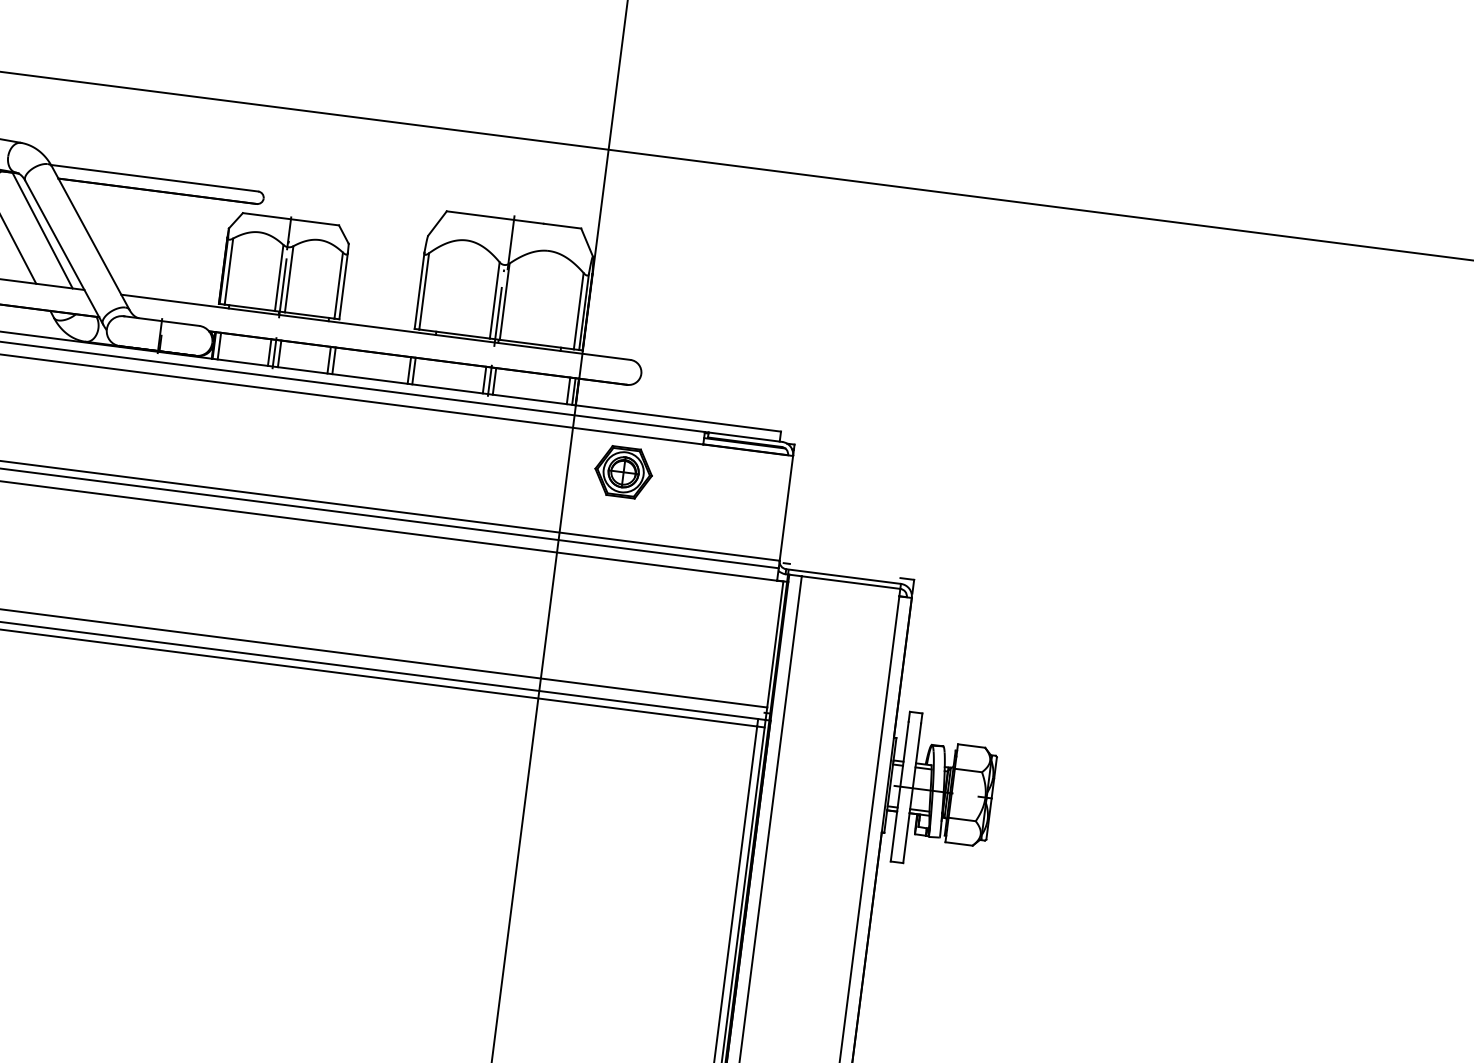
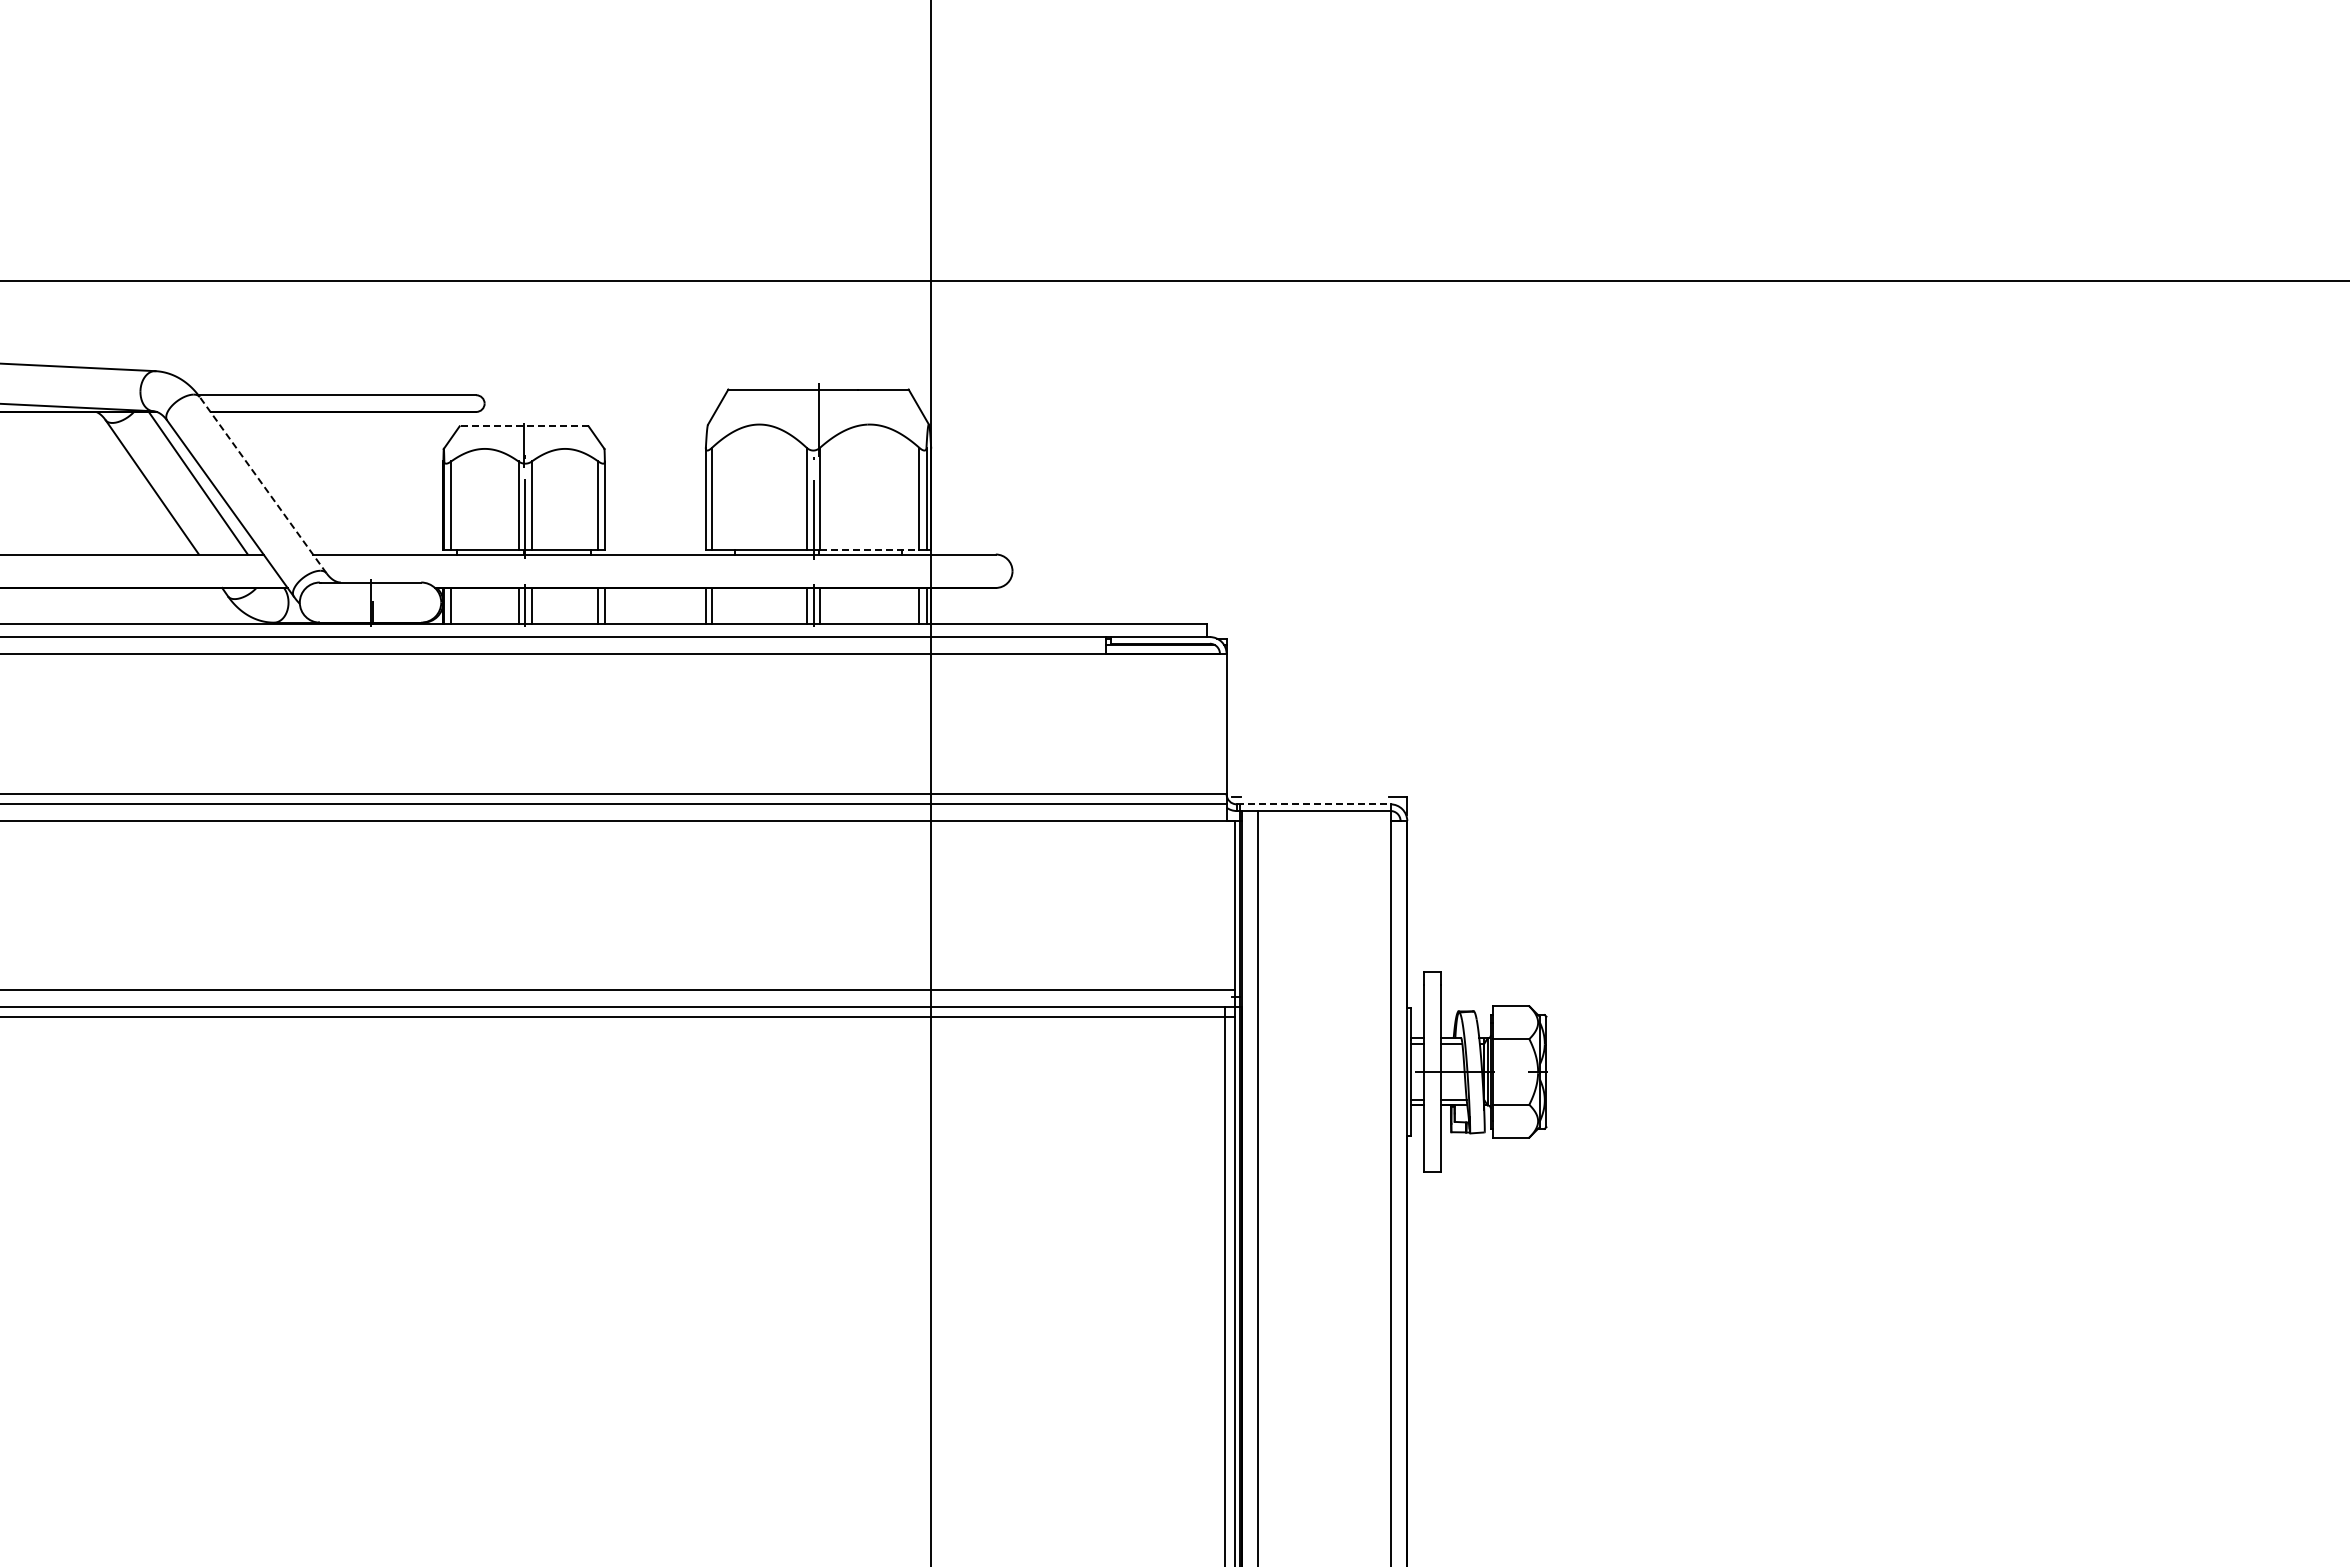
line: (290, 219) -> (523, 426), solid -> dashed
line: (90, 237) -> (262, 484), solid -> dashed
line: (536, 344) -> (869, 550), solid -> dashed
part: (623, 471) -> (1005, 703), removed
line: (843, 576) -> (1313, 804), solid -> dashed

